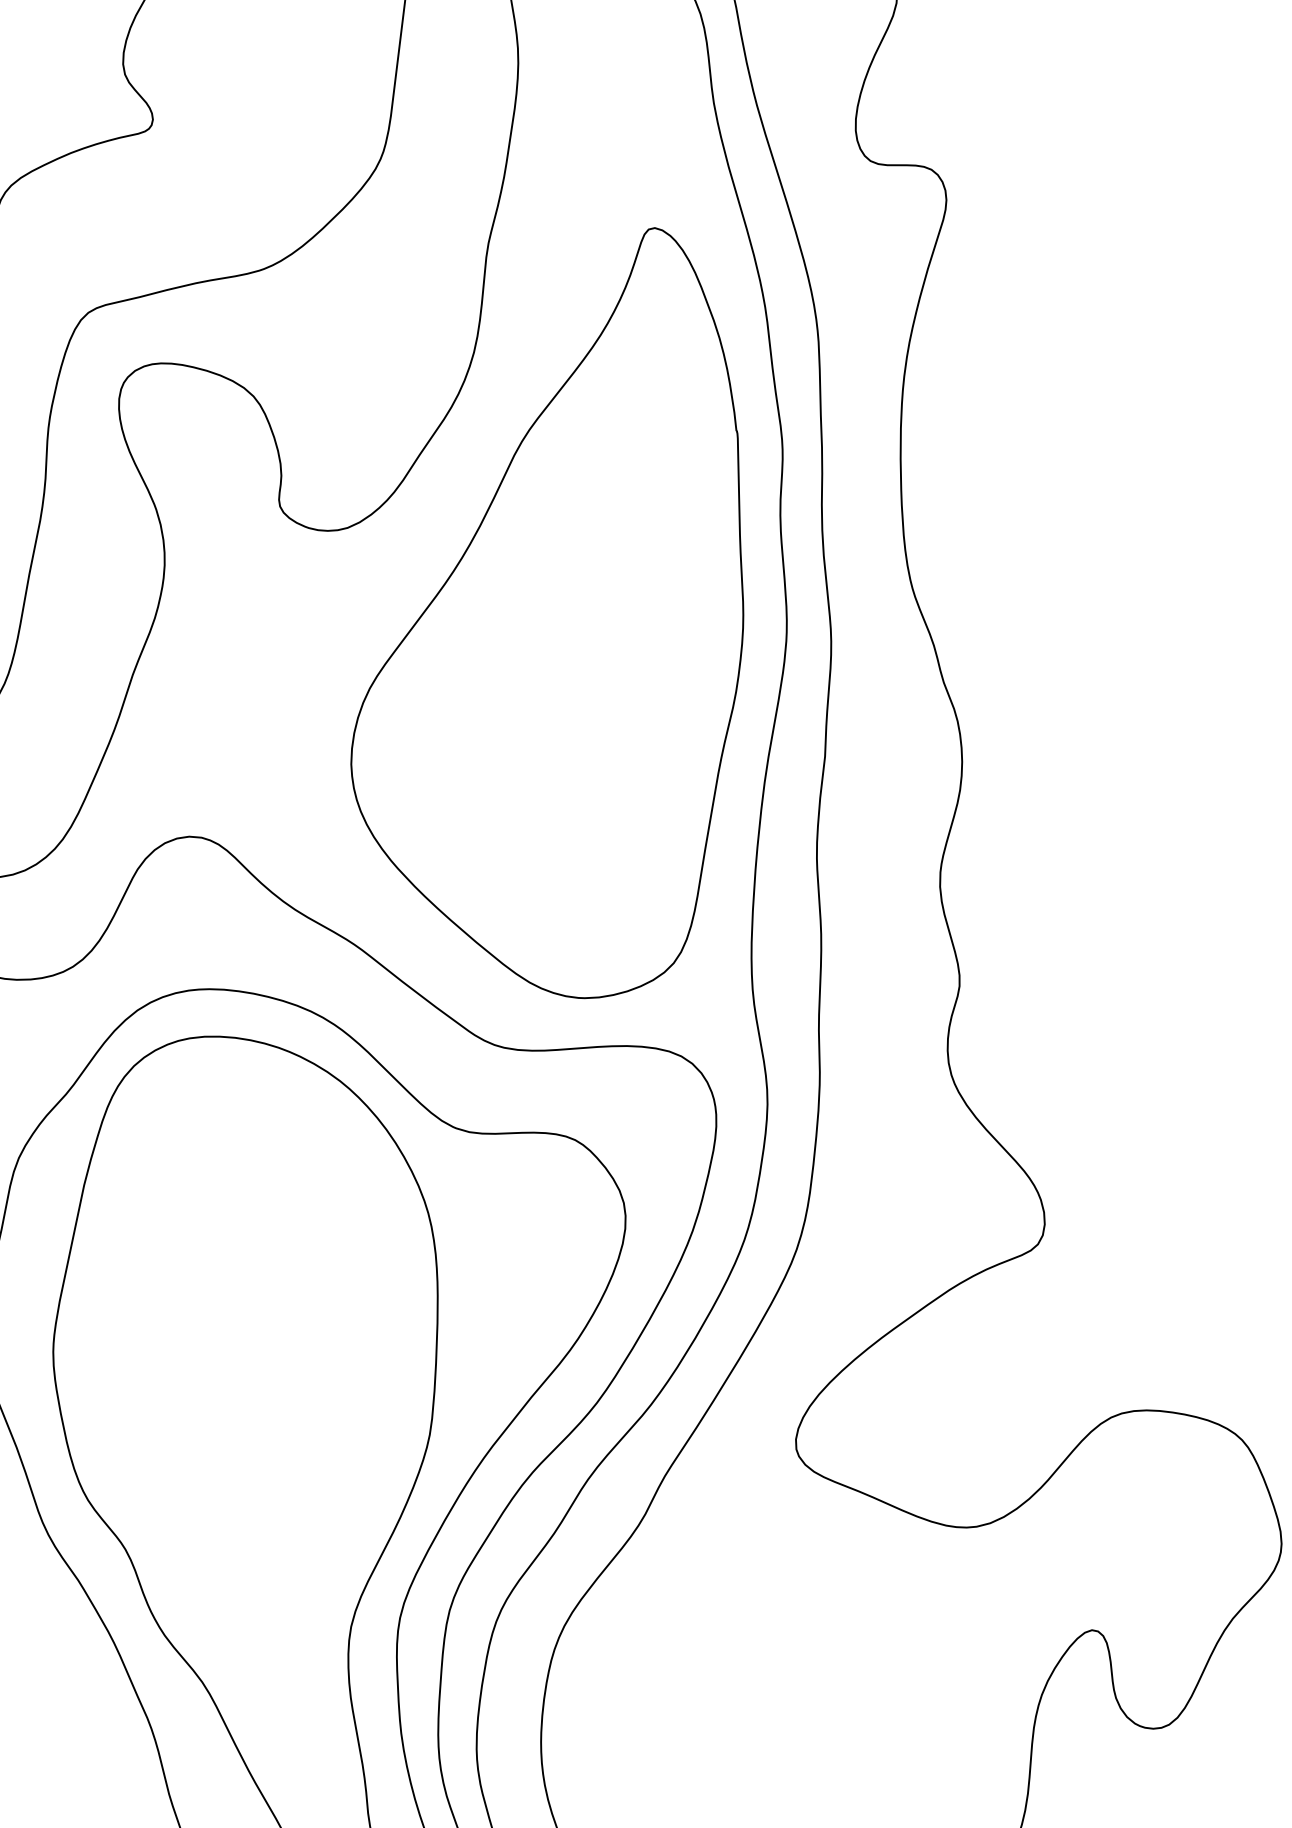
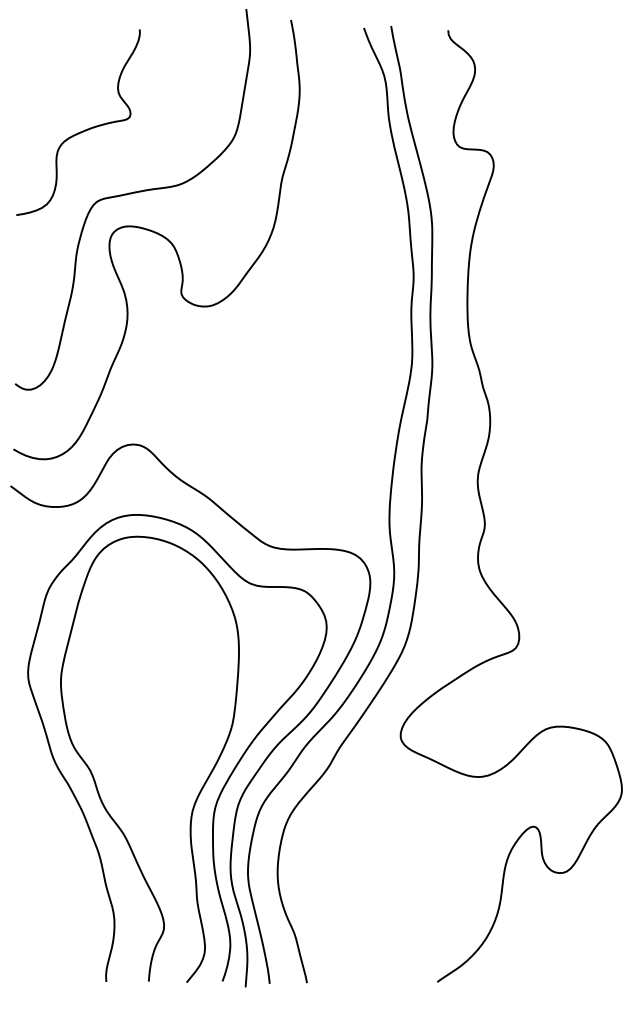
part: (545, 615) -> (301, 349), removed

